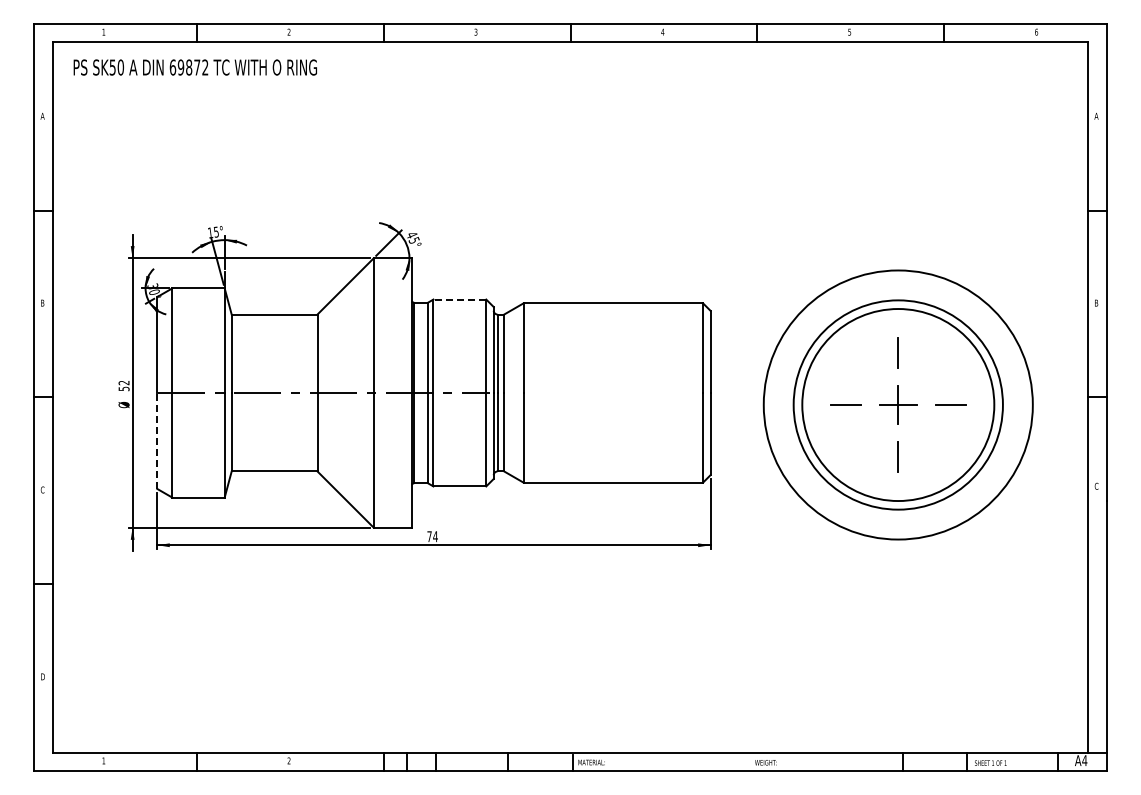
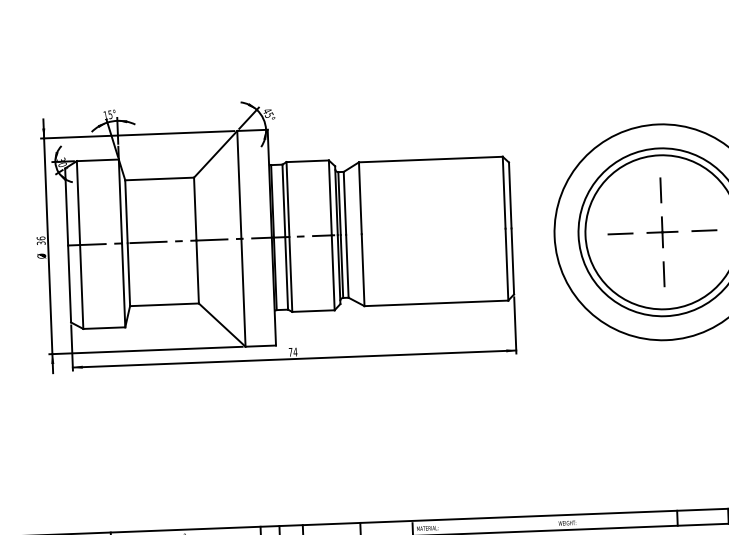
line: (459, 299) -> (307, 161), dashed -> solid
text: (123, 385) -> (40, 240), 52 -> 36
line: (157, 440) -> (69, 283), dashed -> solid

